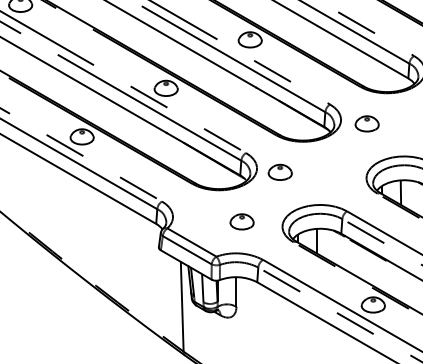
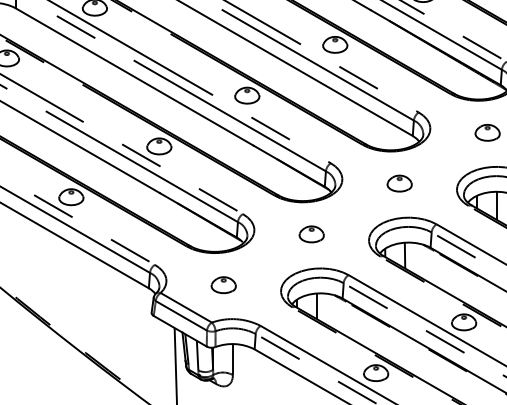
part: (366, 123) -> (399, 183), moved
part: (280, 172) -> (311, 234), moved
part: (241, 222) -> (223, 285), moved

